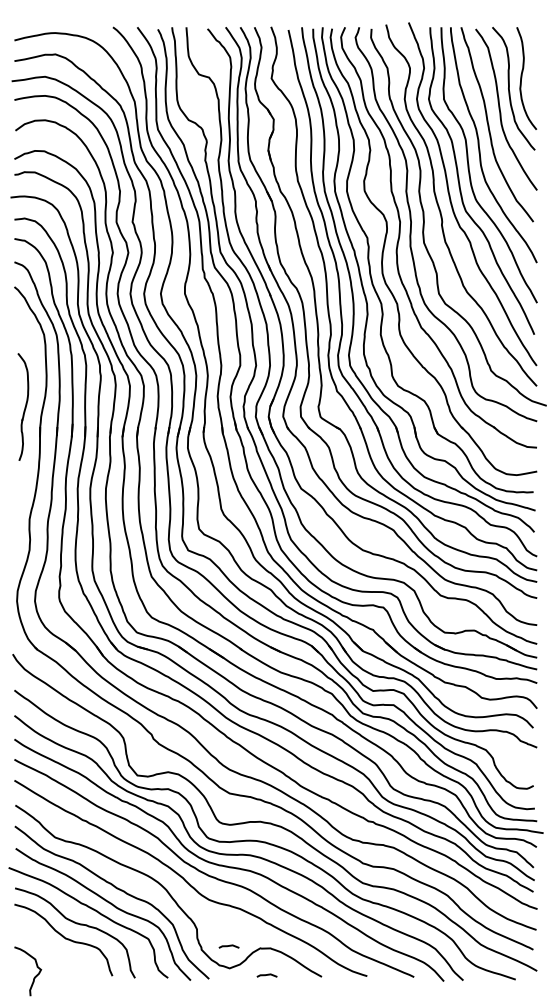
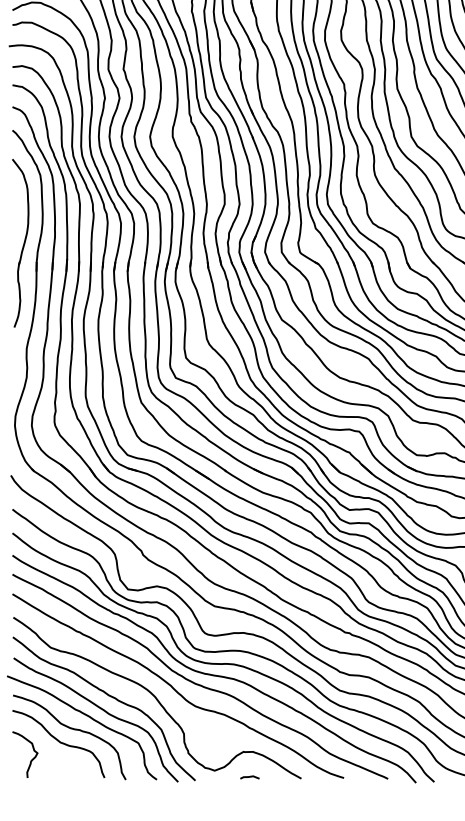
part: (23, 406) -> (21, 242), size x1.67
line: (228, 946) -> (213, 750), removed
curve: (34, 976) -> (31, 759), moved

